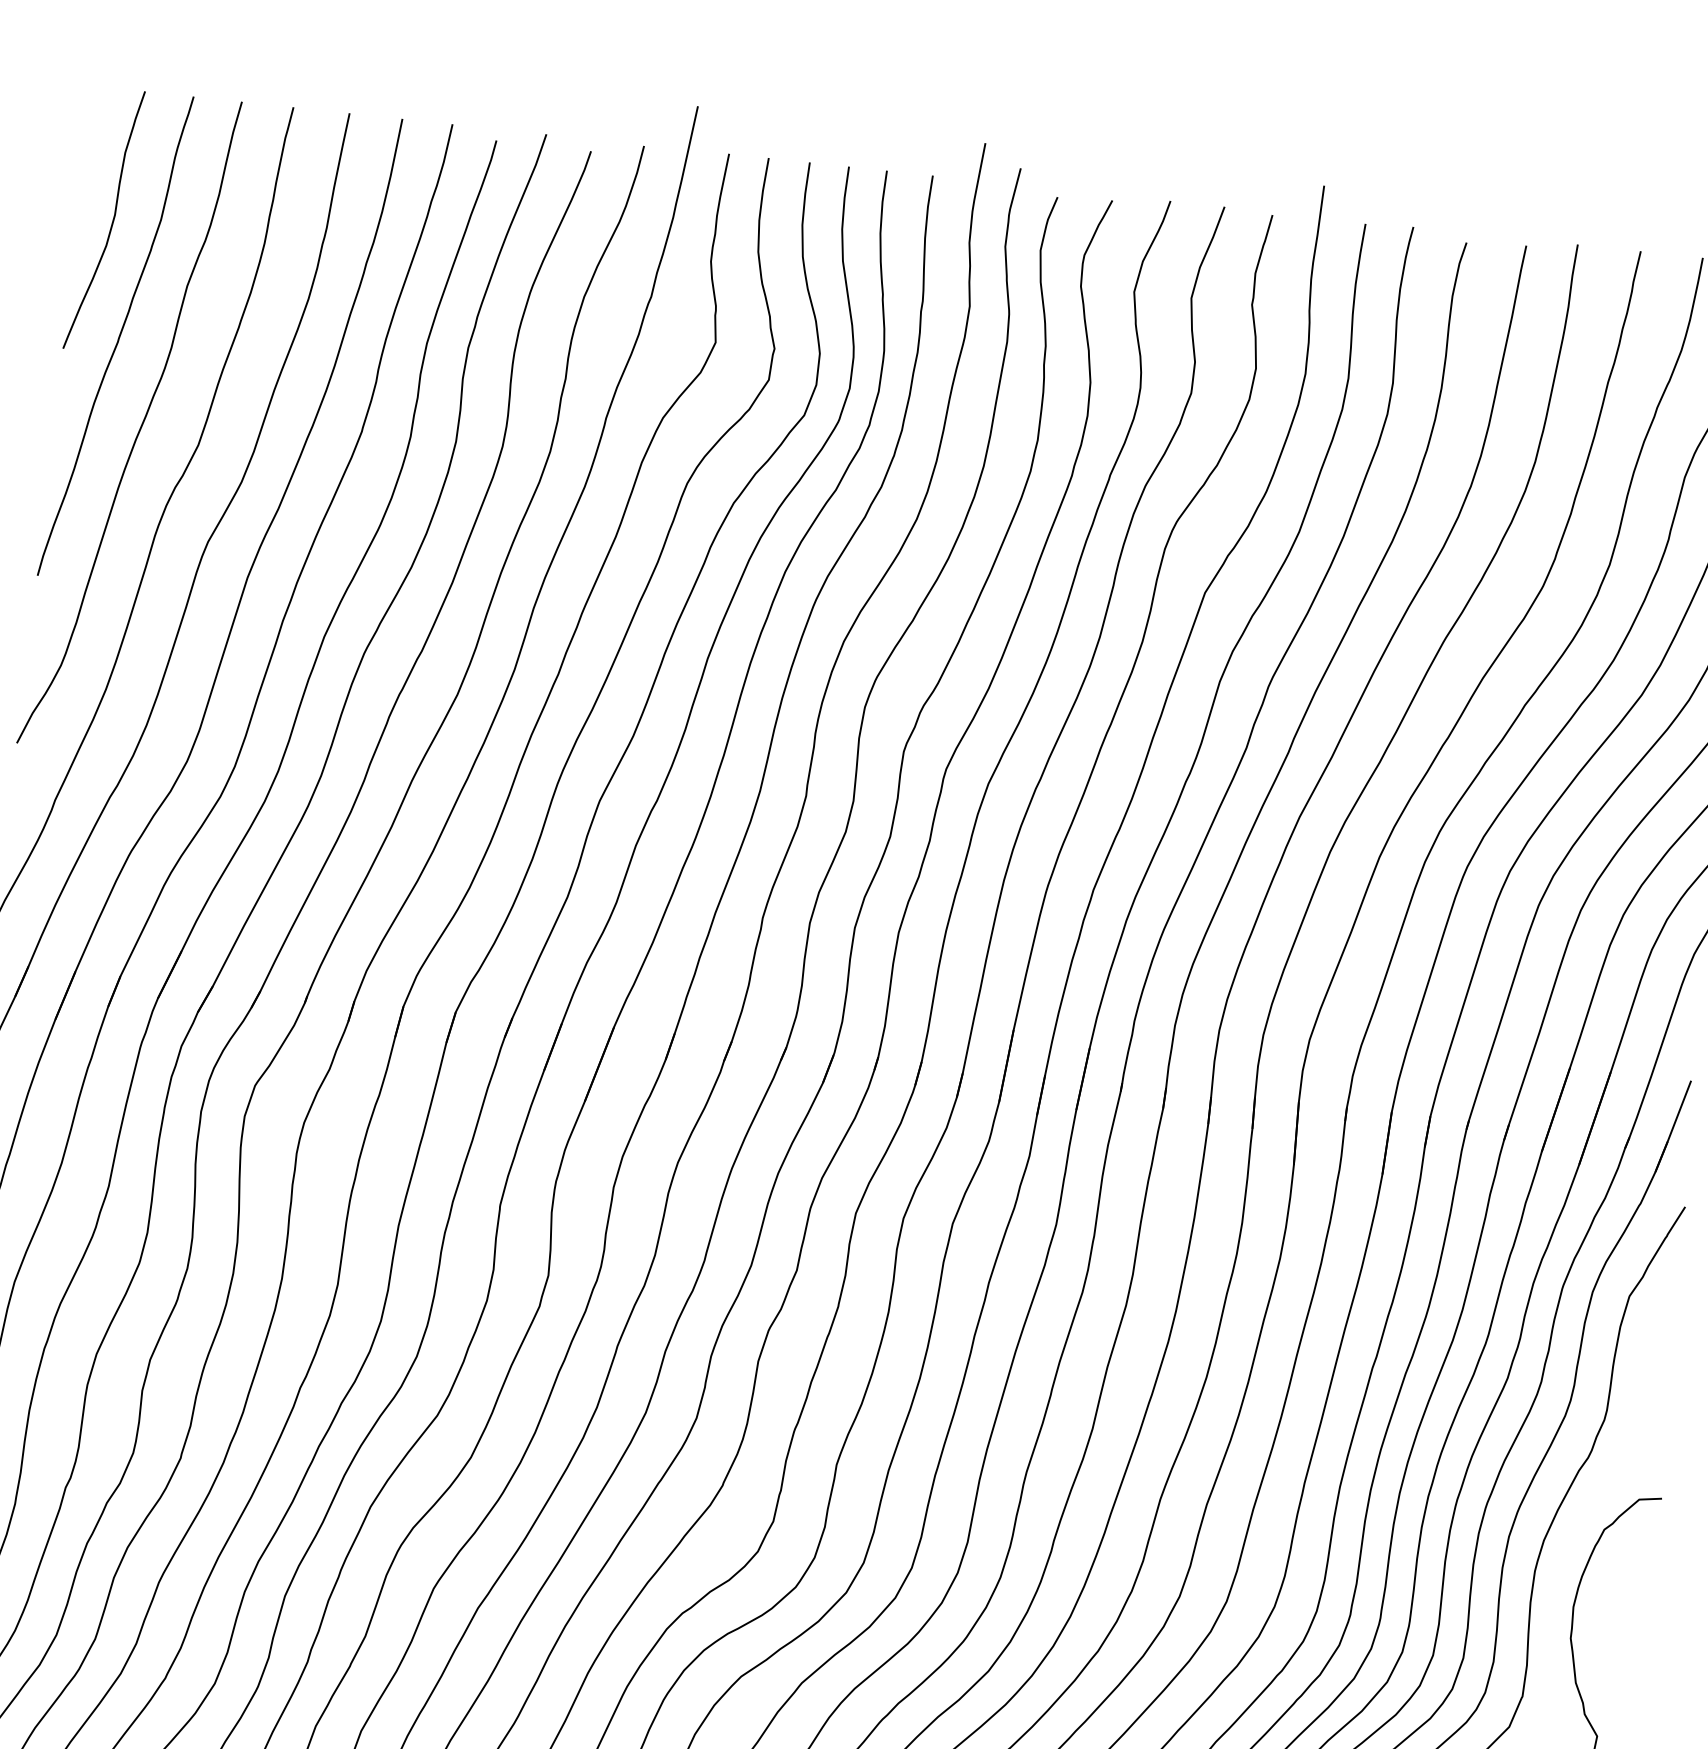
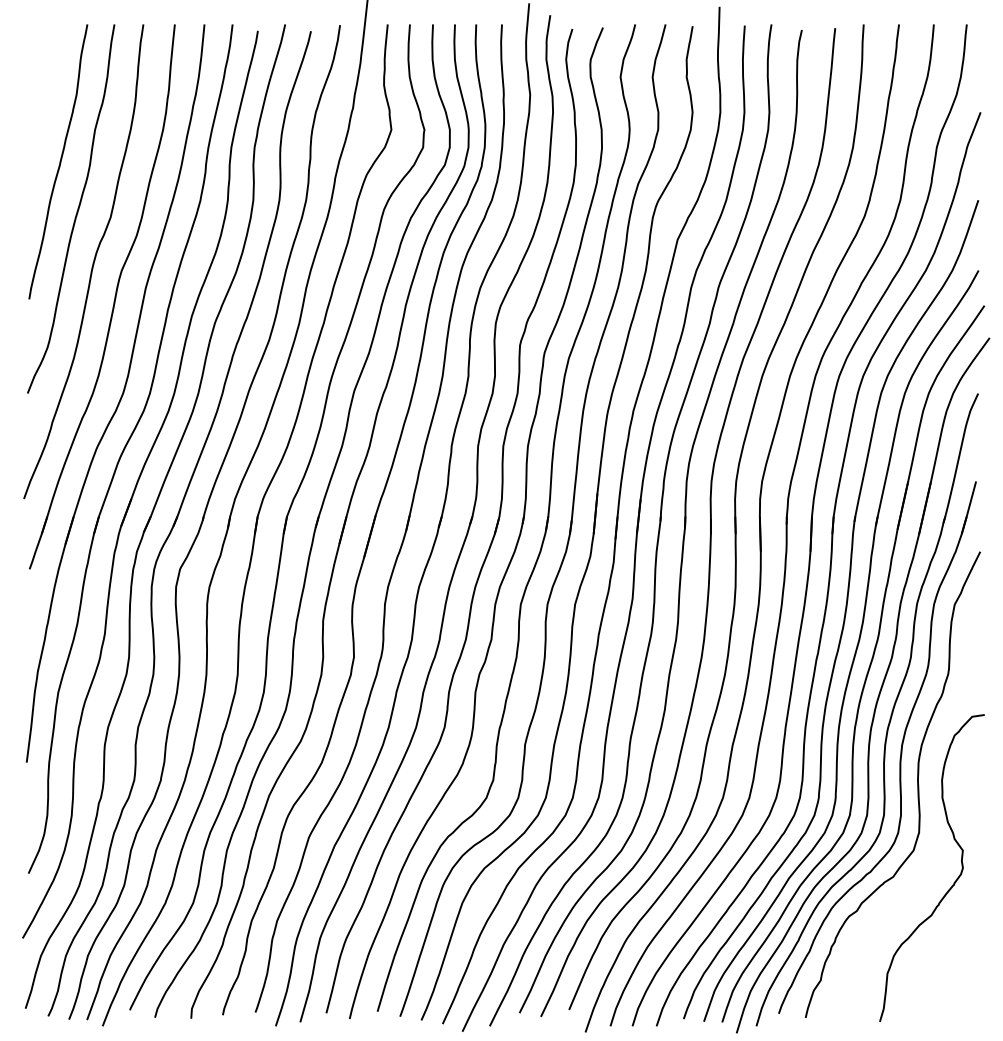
curve: (112, 219) -> (49, 97), removed

